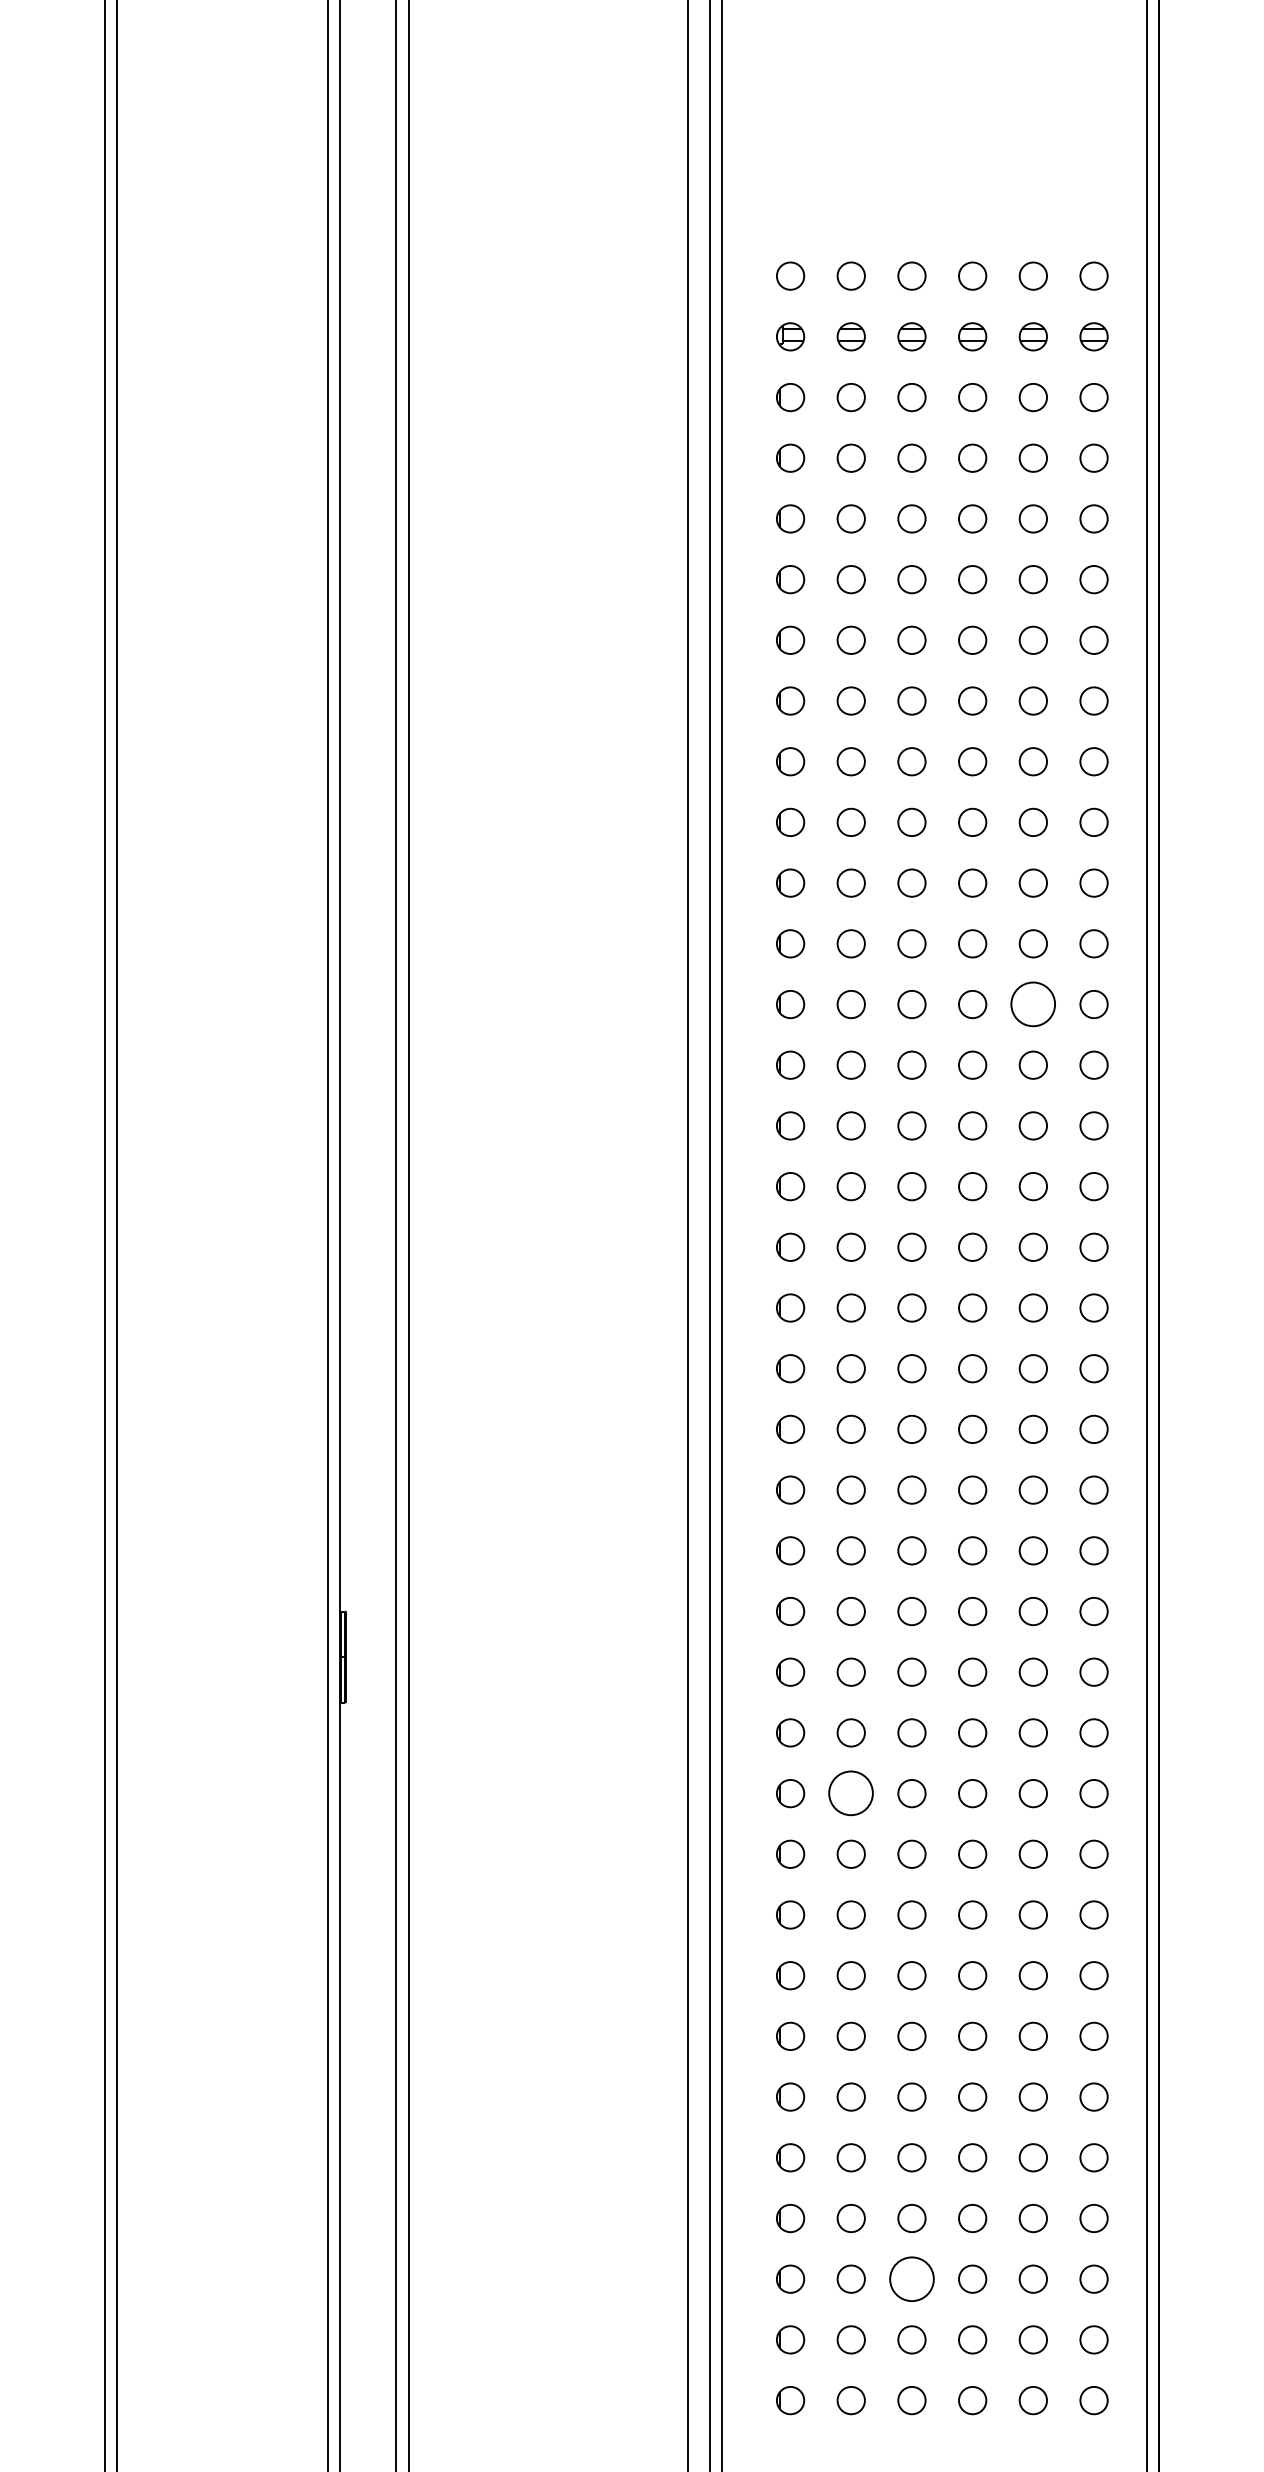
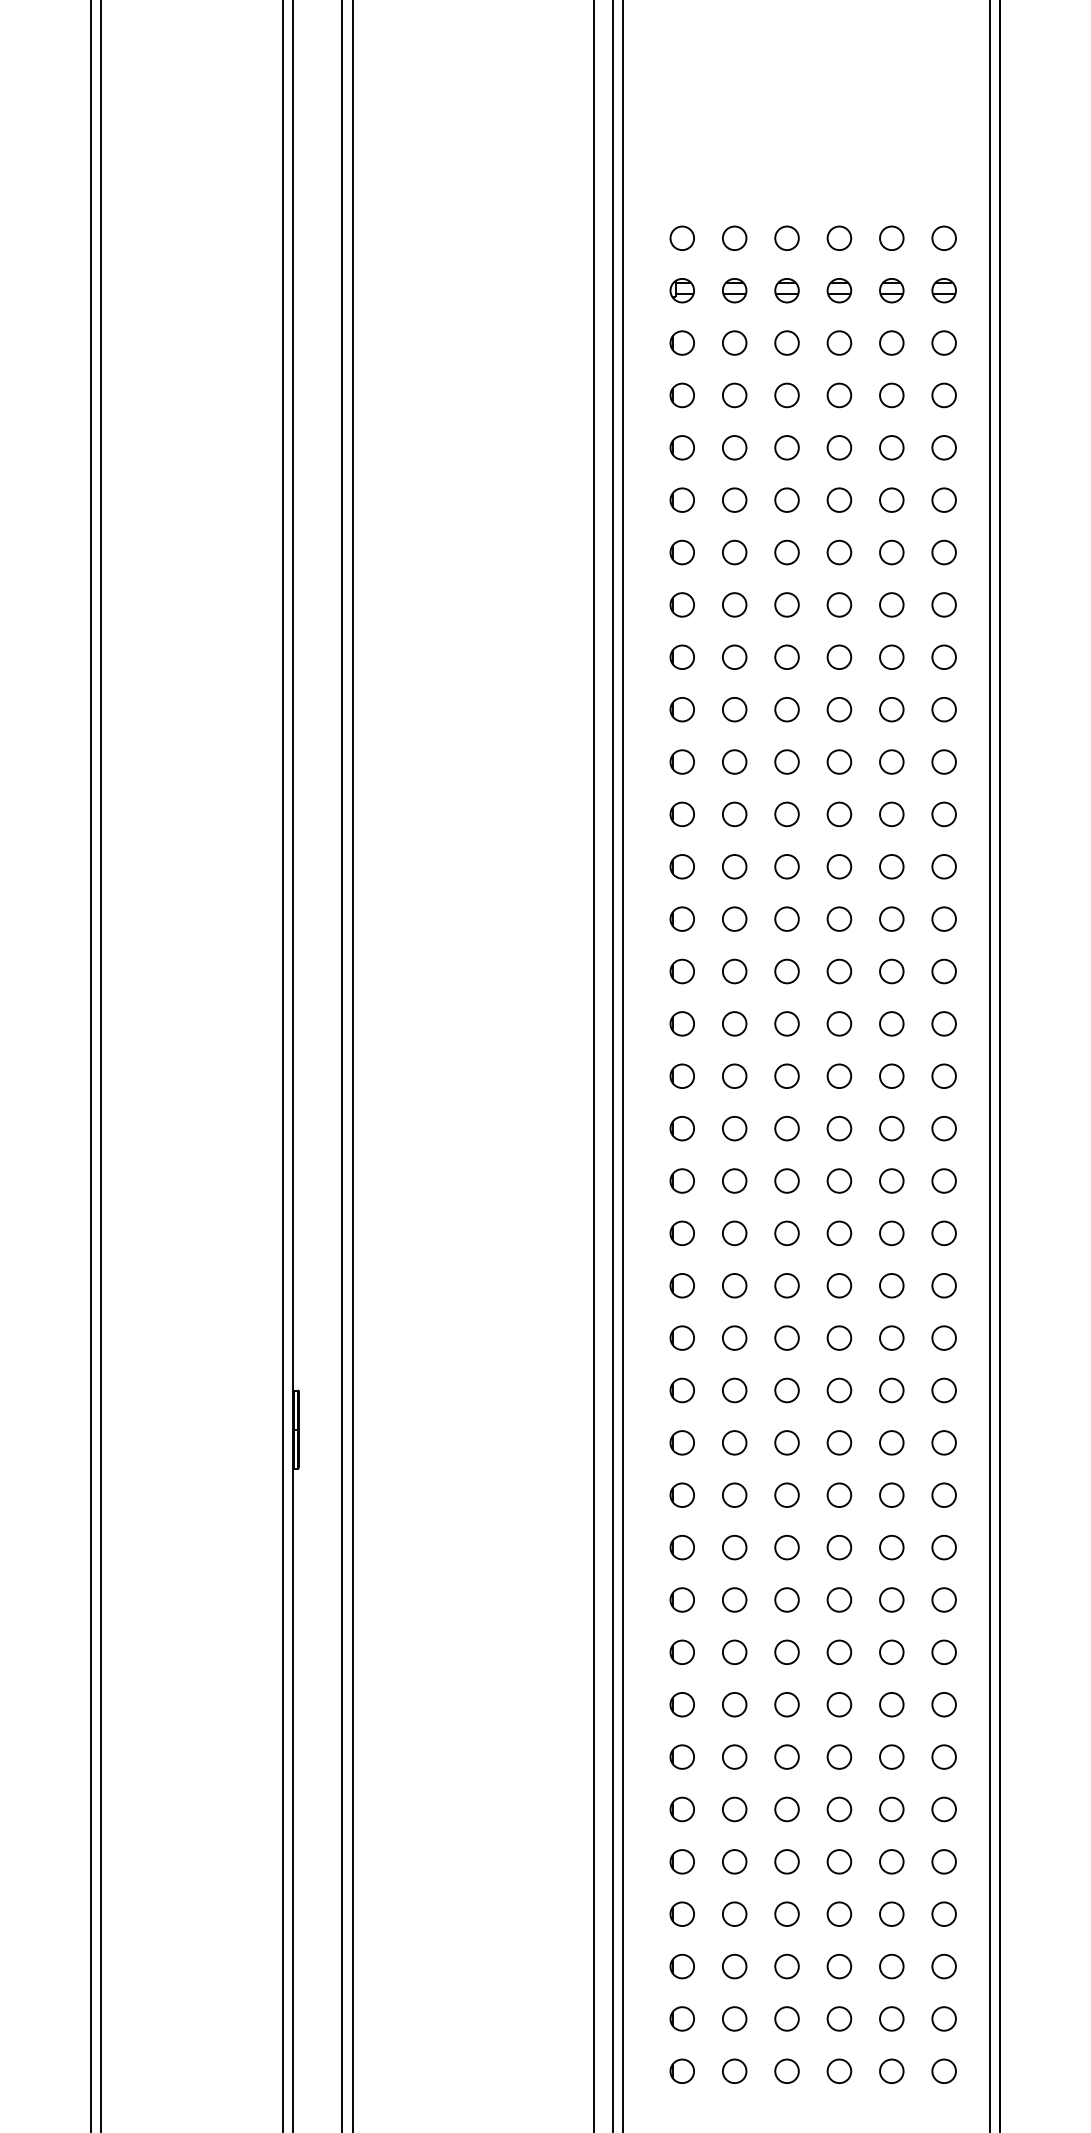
circle: (1033, 1004) -> (891, 866), size x0.62
circle: (851, 1793) -> (734, 1547), size x0.62
circle: (911, 2279) -> (786, 1966), size x0.62

